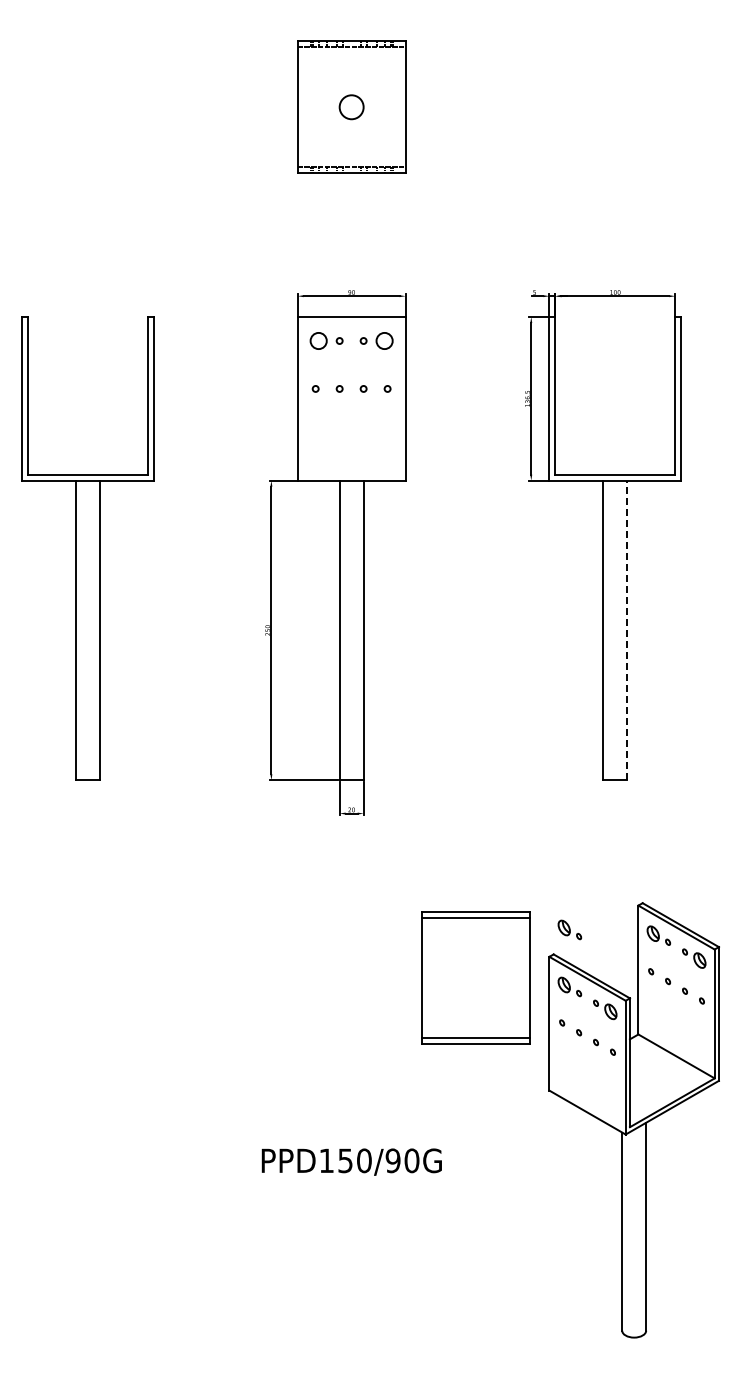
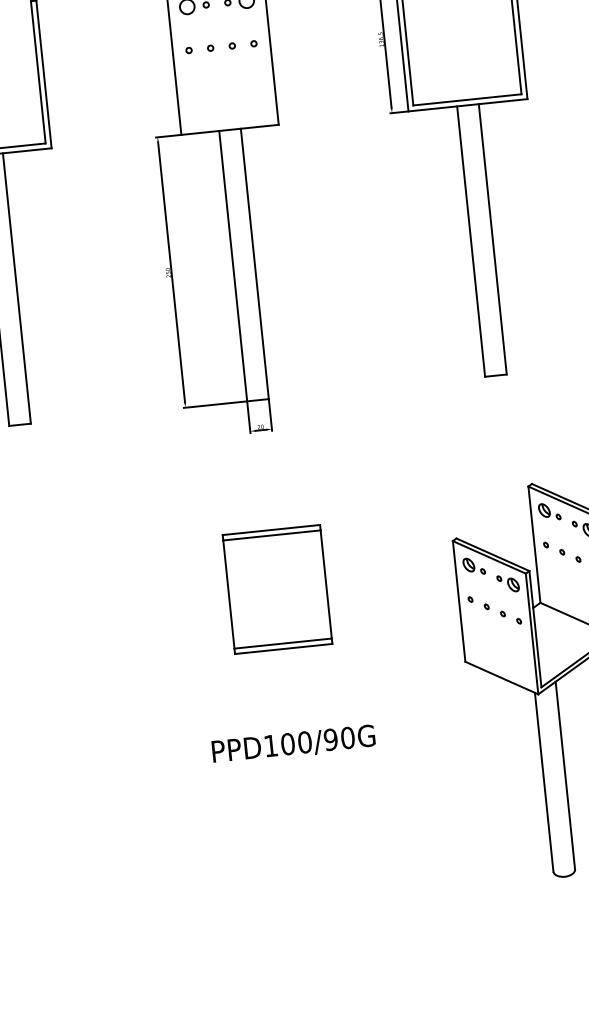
line: (627, 630) -> (492, 239), dashed -> solid
part: (569, 929) -> (468, 514), removed
part: (475, 977) -> (277, 589), moved
text: (345, 1160) -> (287, 743), PPD150/90G -> PPD100/90G

